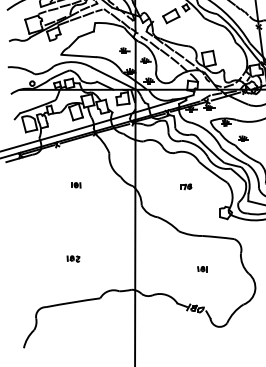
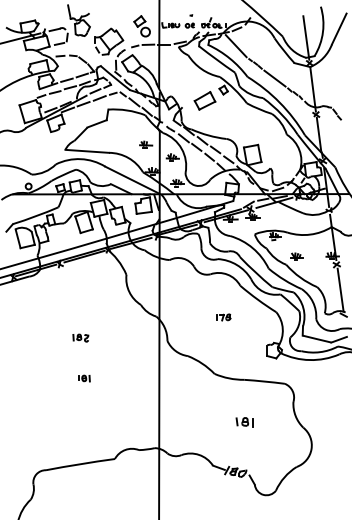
part: (76, 185) -> (84, 378), moved
part: (73, 258) -> (80, 337), moved
part: (202, 268) -> (244, 421), size x1.4

